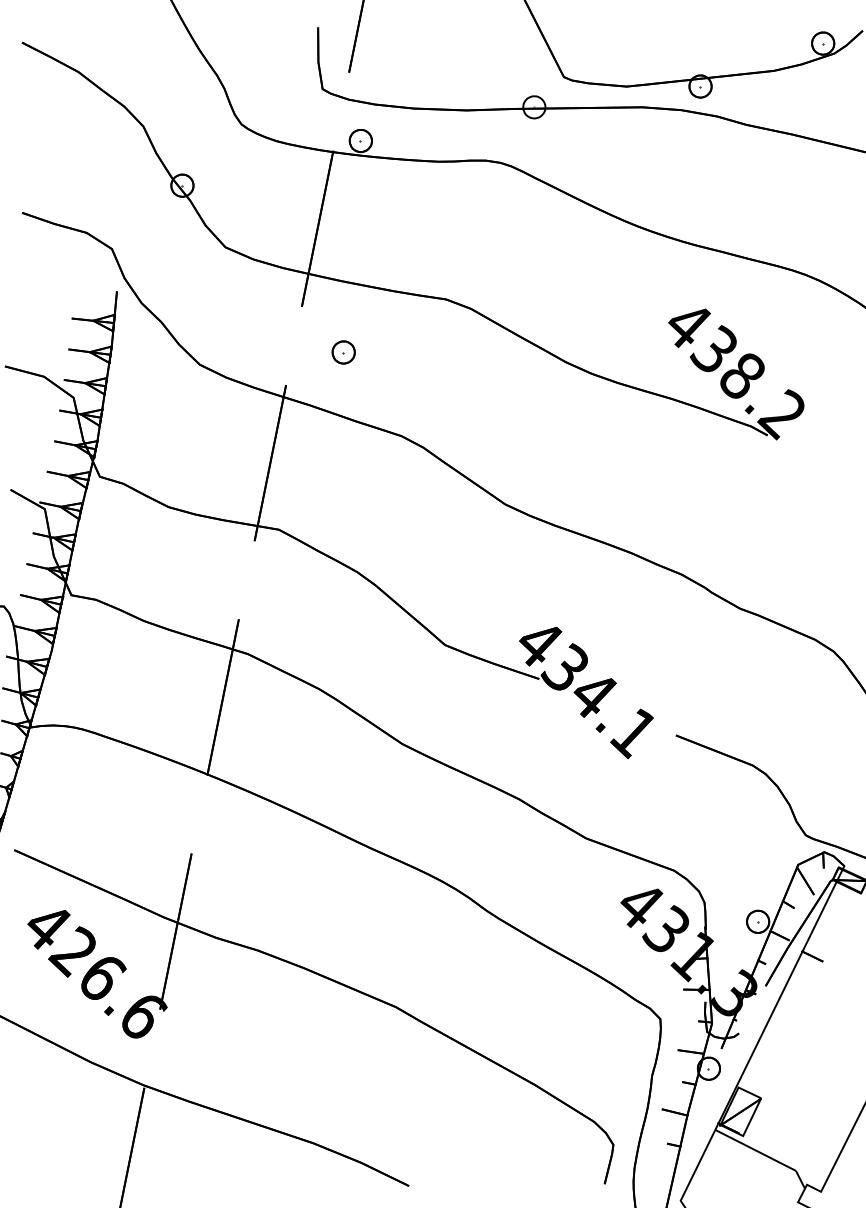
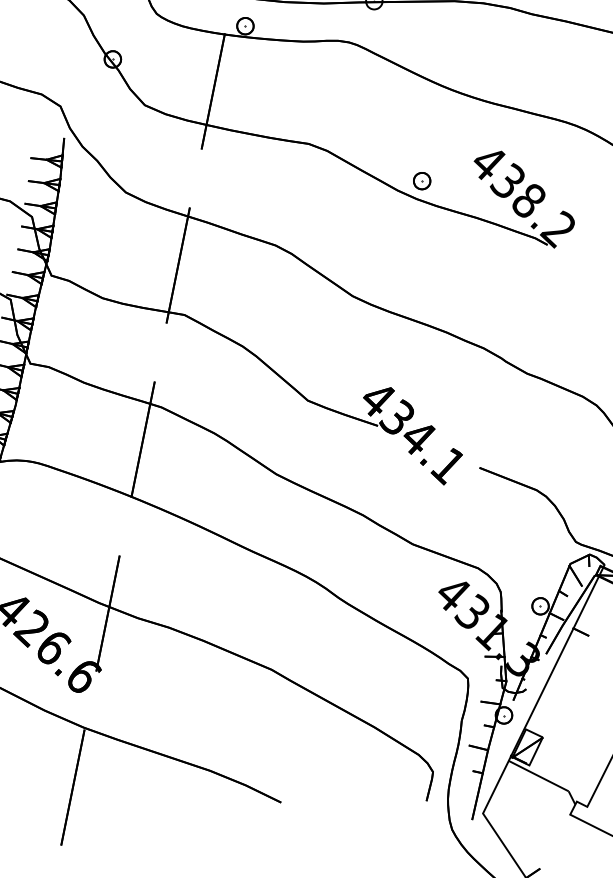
part: (343, 352) -> (421, 181), moved

